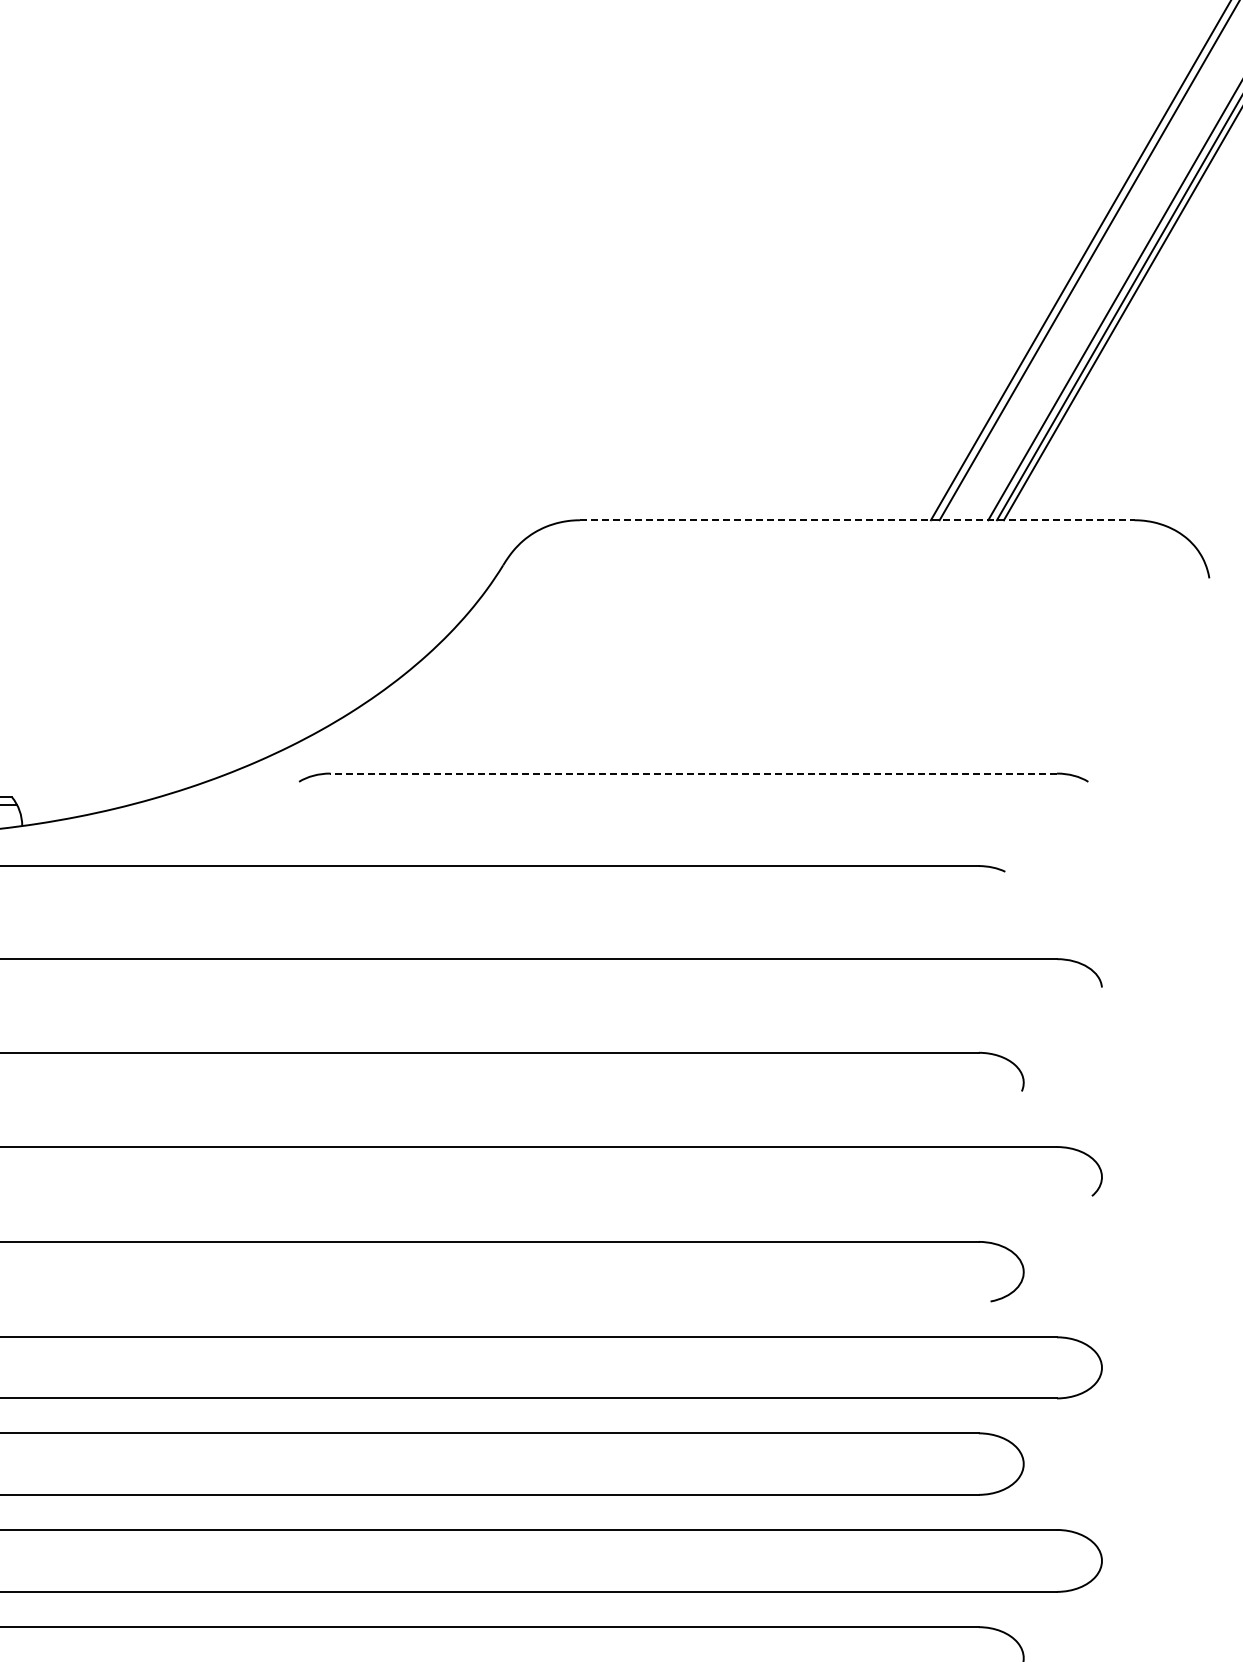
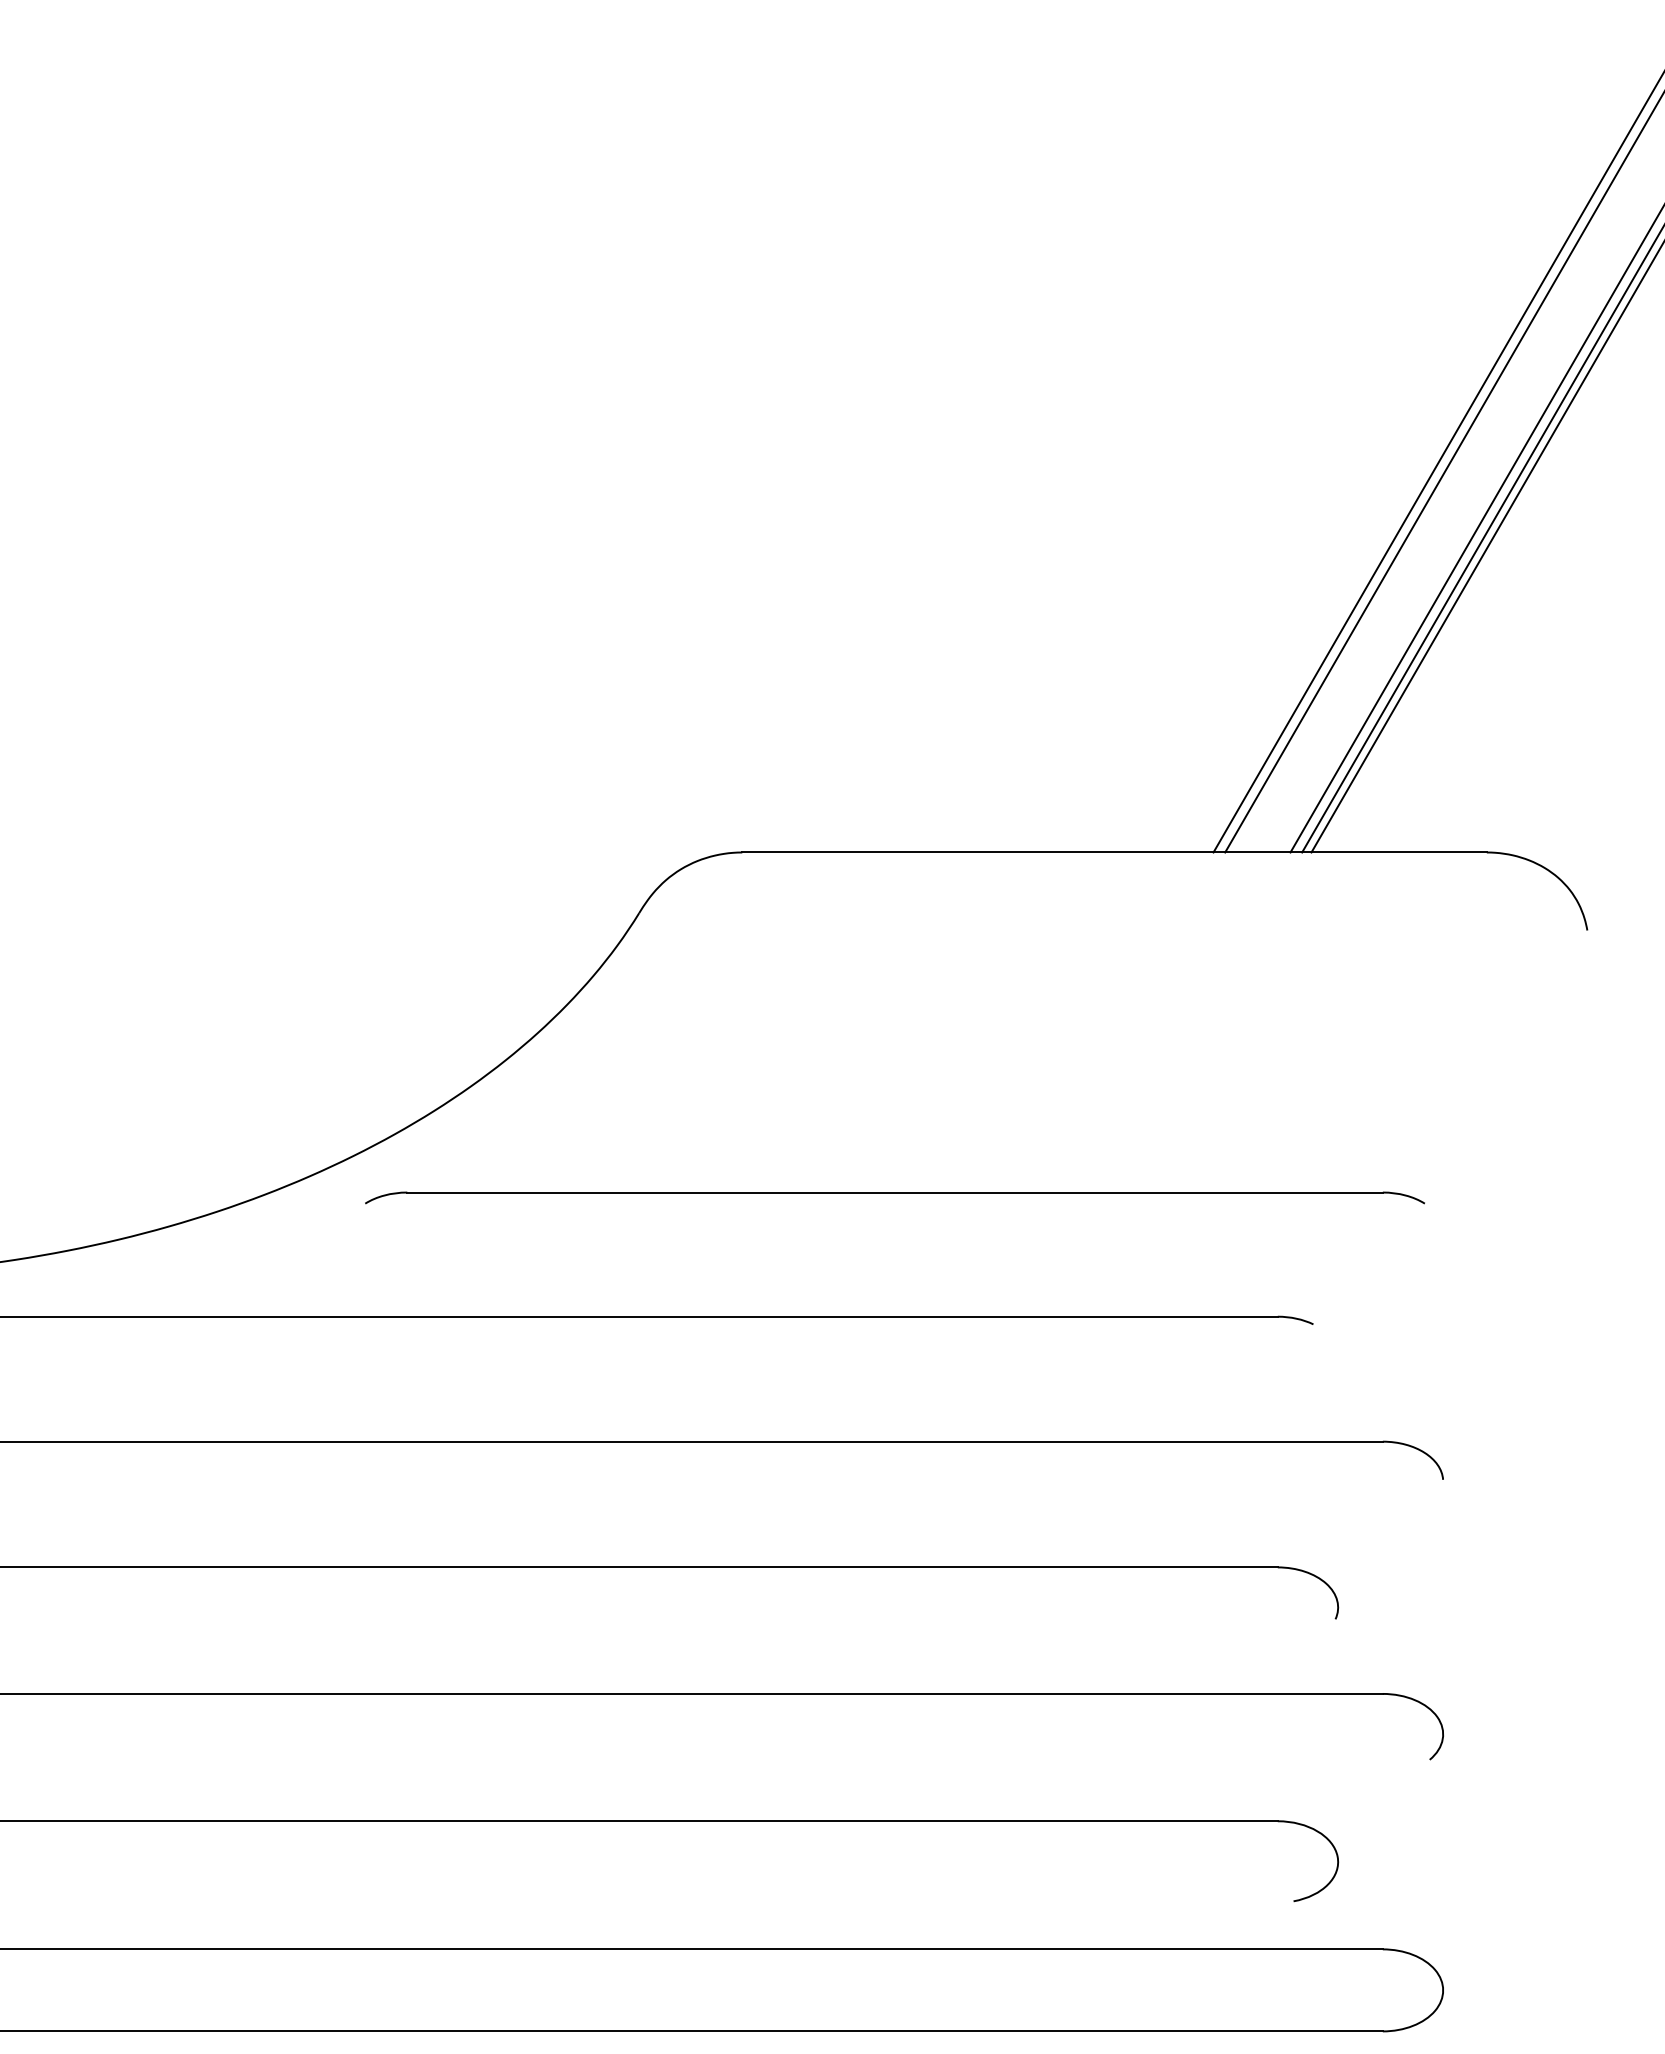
line: (857, 520) -> (1114, 852), dashed -> solid
line: (693, 773) -> (894, 1192), dashed -> solid

